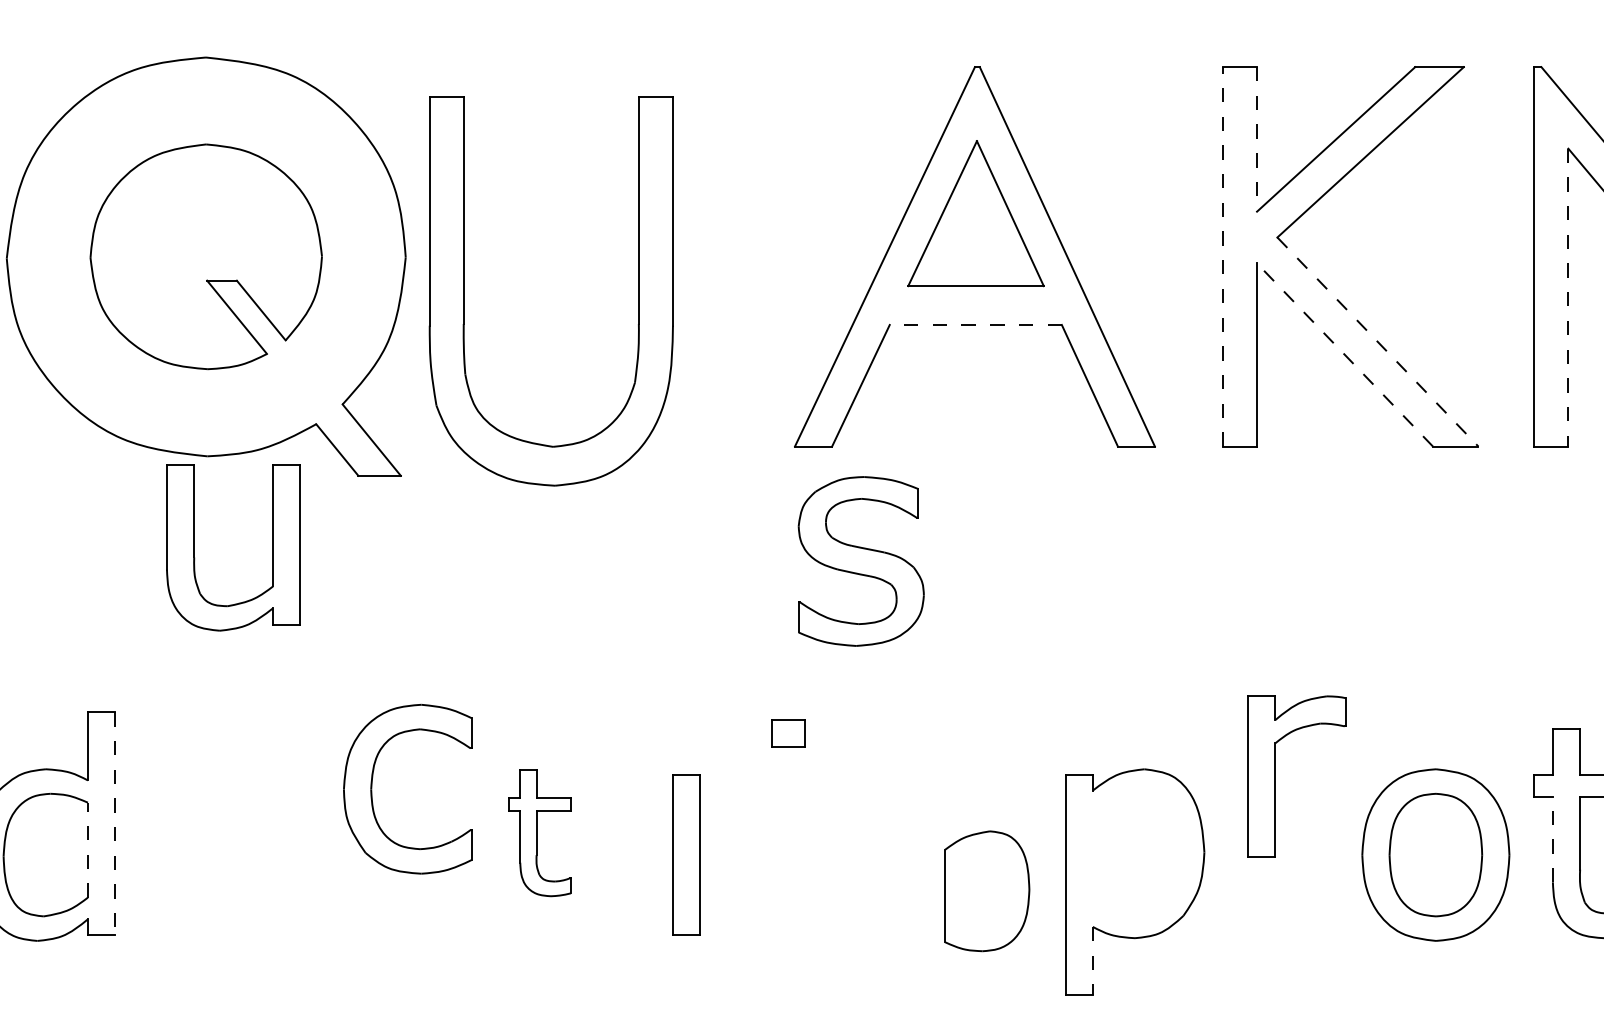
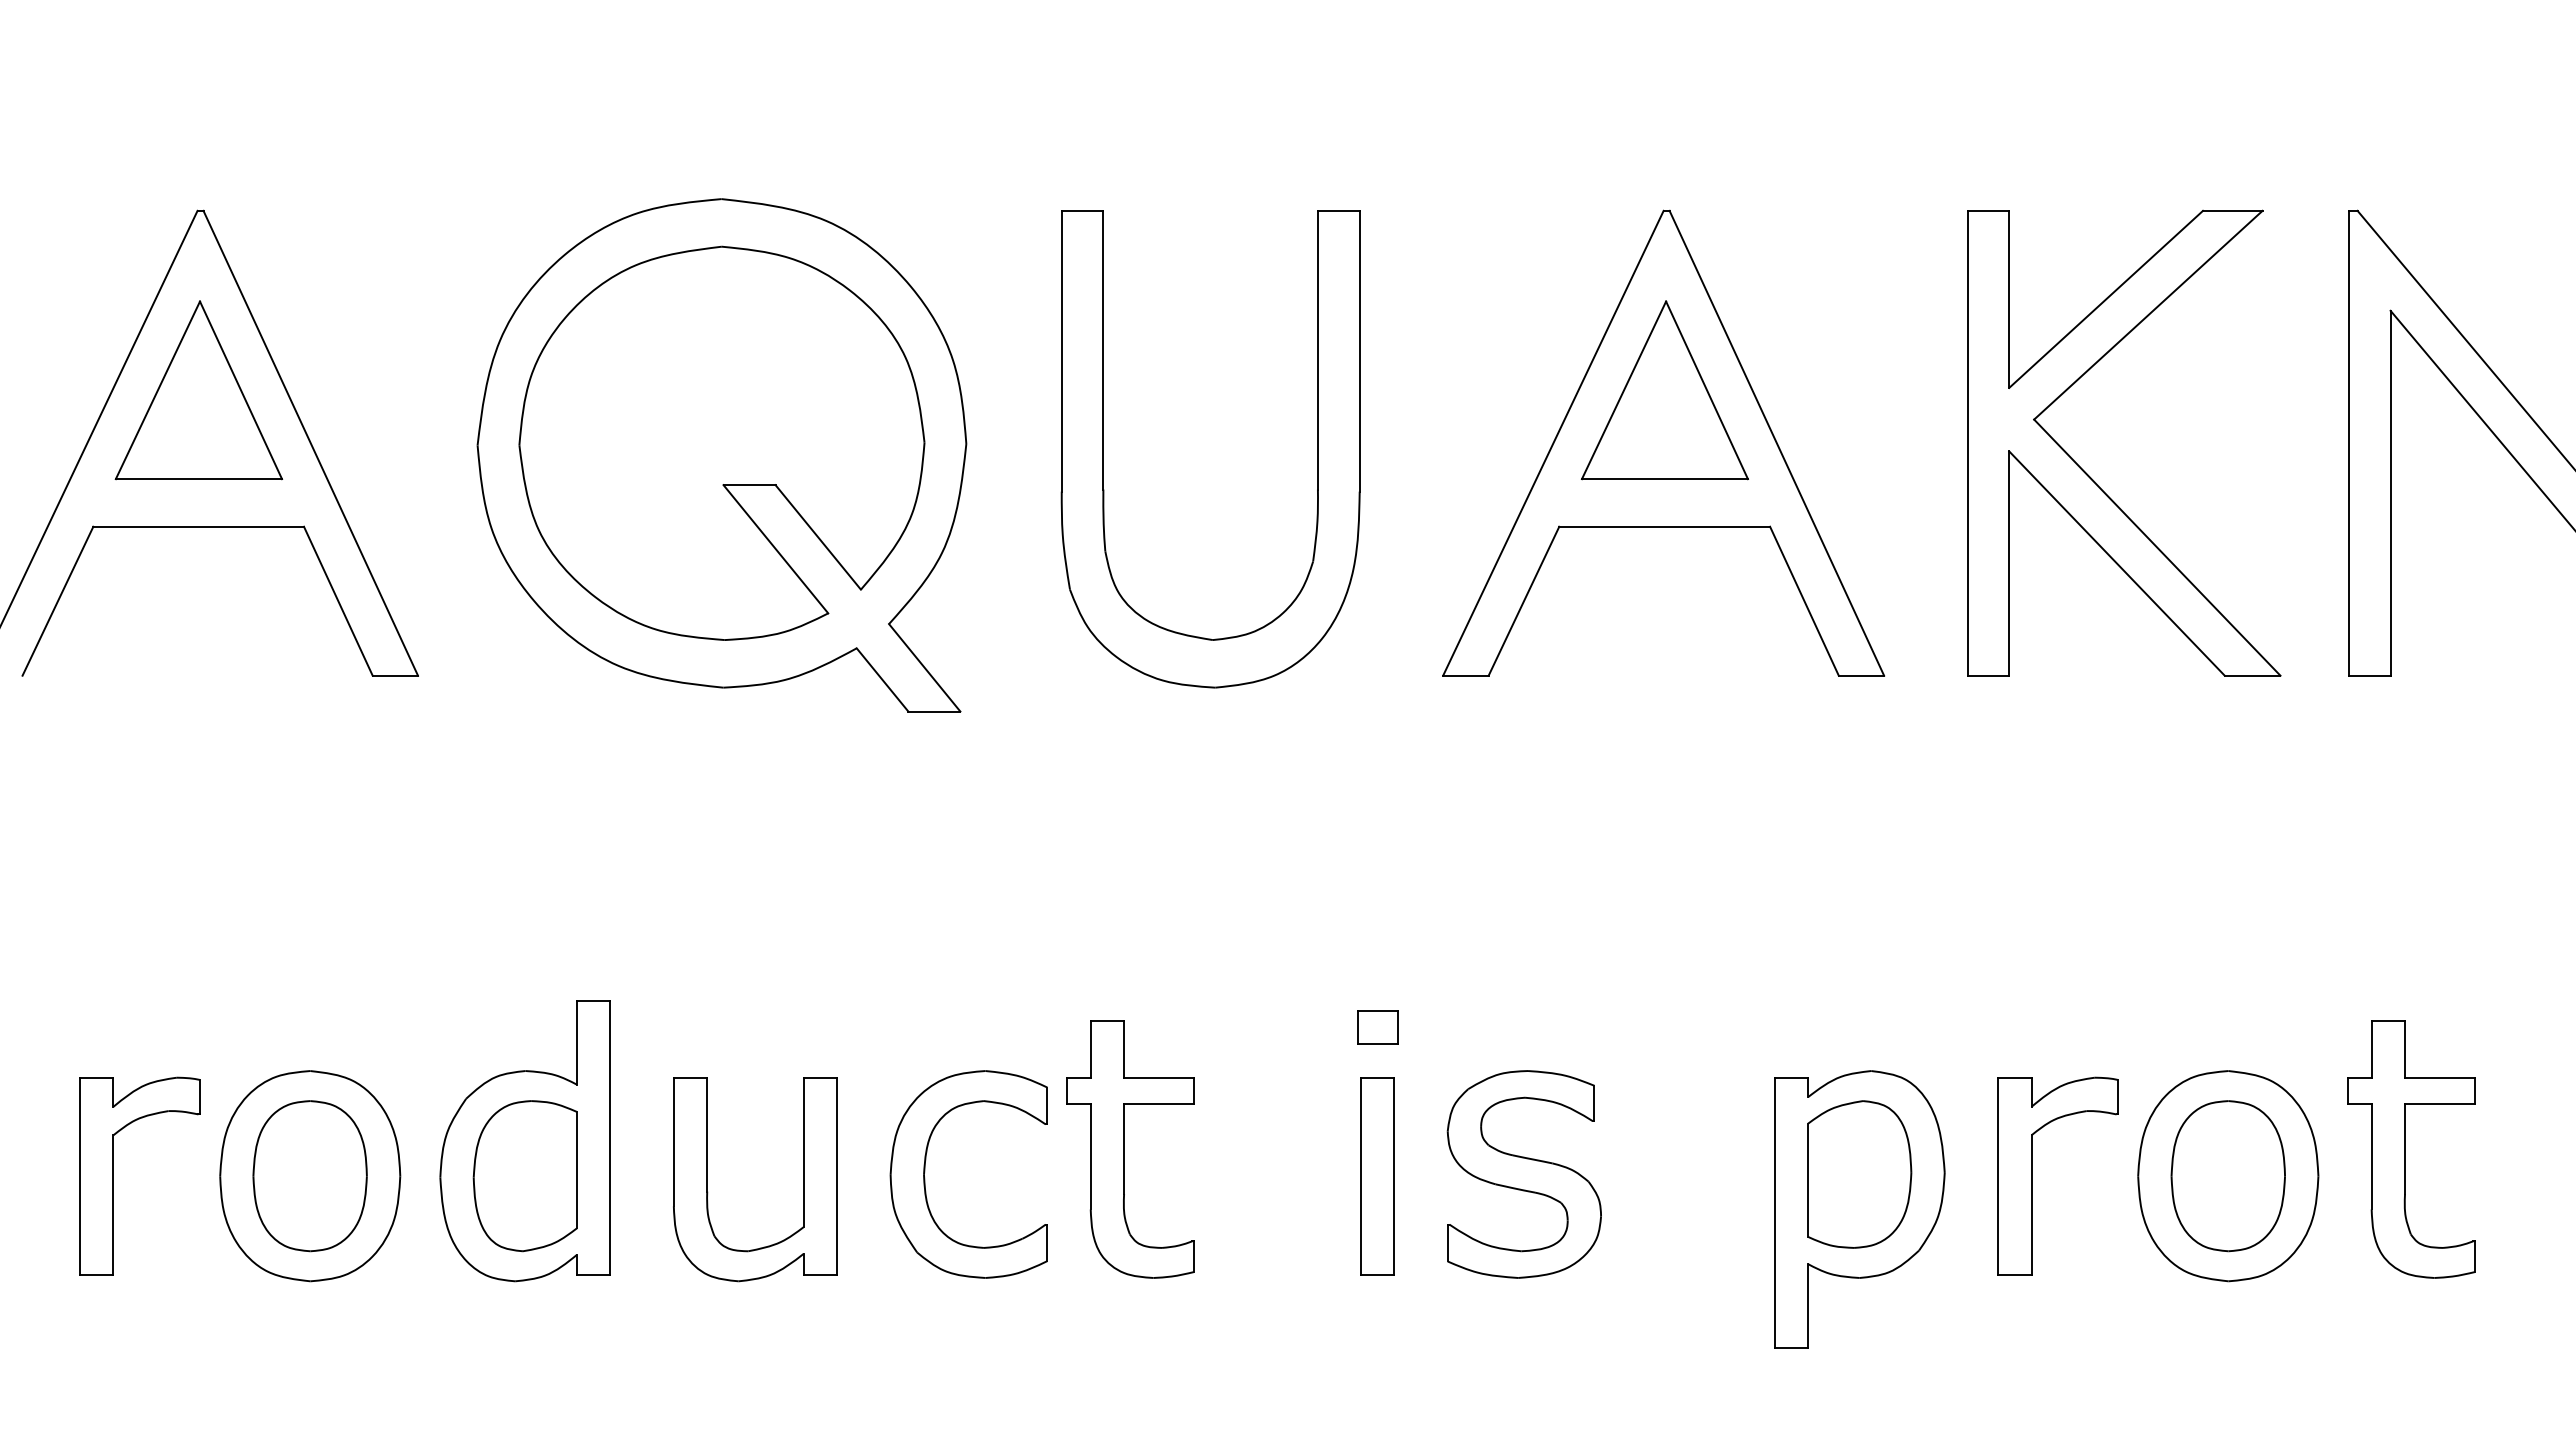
line: (1257, 139) -> (2009, 299), dashed -> solid
part: (205, 256) -> (721, 442), size x1.43
line: (1222, 256) -> (1967, 442), dashed -> solid
part: (463, 291) -> (1103, 449), moved
line: (1568, 297) -> (2390, 493), dashed -> solid
line: (975, 324) -> (1664, 526), dashed -> solid
line: (1378, 341) -> (2157, 547), dashed -> solid
line: (1345, 354) -> (2117, 563), dashed -> solid
part: (194, 547) -> (707, 1179), moved
part: (860, 561) -> (1523, 1174), moved
part: (788, 733) -> (1377, 1027), moved
part: (1276, 776) -> (2032, 1175), moved
part: (372, 787) -> (925, 1172), moved
line: (115, 823) -> (610, 1137), dashed -> solid
part: (539, 833) -> (1130, 1149), size x1.67
line: (1552, 839) -> (2371, 1156), dashed -> solid
line: (88, 849) -> (577, 1169), dashed -> solid
part: (686, 855) -> (1377, 1176), moved
part: (987, 891) -> (1859, 1174), moved
line: (1093, 961) -> (1808, 1306), dashed -> solid

